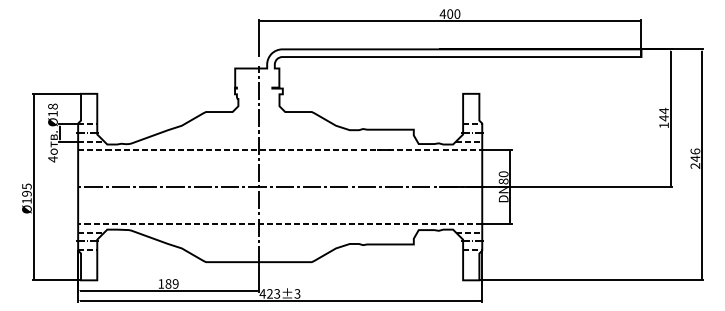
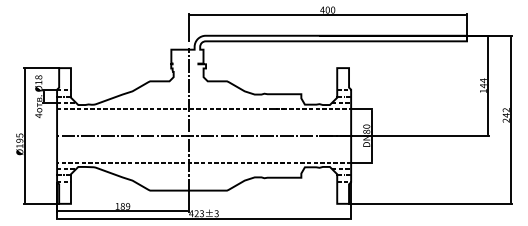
text: (695, 151) -> (506, 110), 246 -> 242

